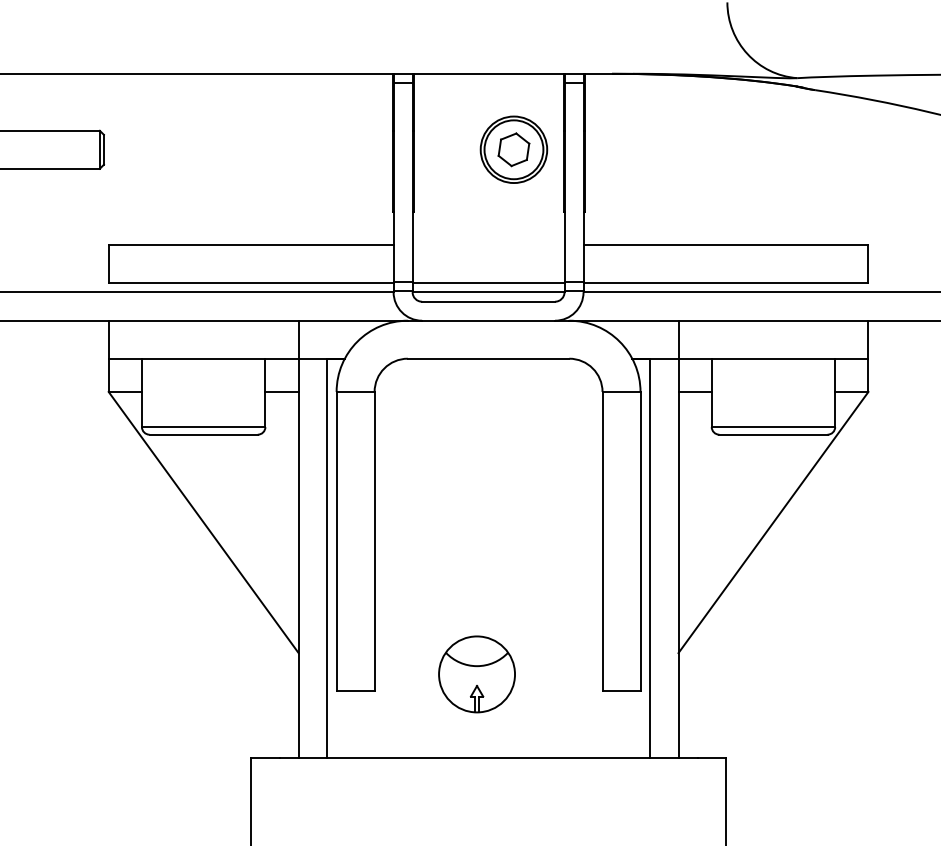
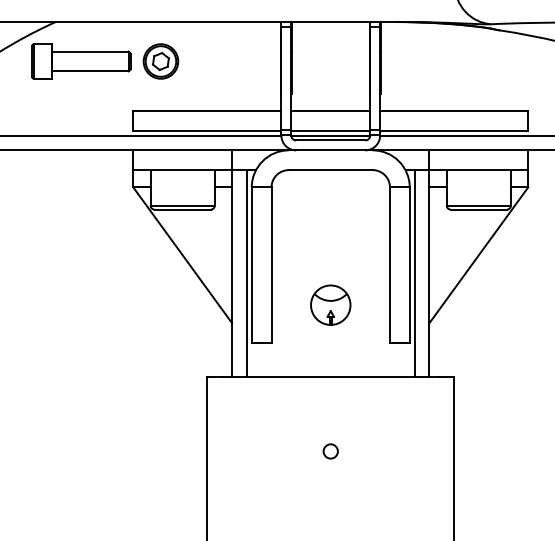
part: (513, 149) -> (160, 61), moved
line: (488, 244) -> (330, 110), added
part: (476, 673) -> (330, 304), moved

